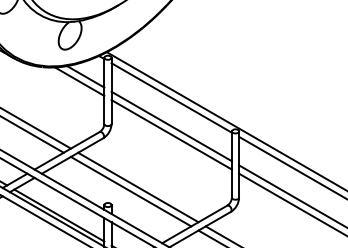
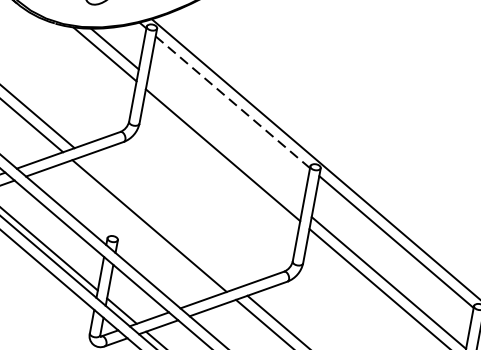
line: (172, 98) -> (233, 103), solid -> dashed
line: (171, 126) -> (224, 143), removed
line: (138, 187) -> (161, 222), removed

